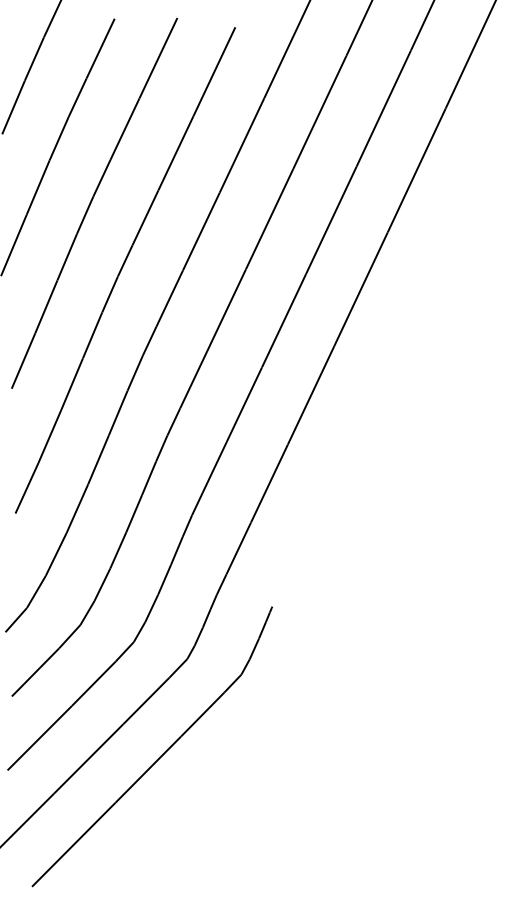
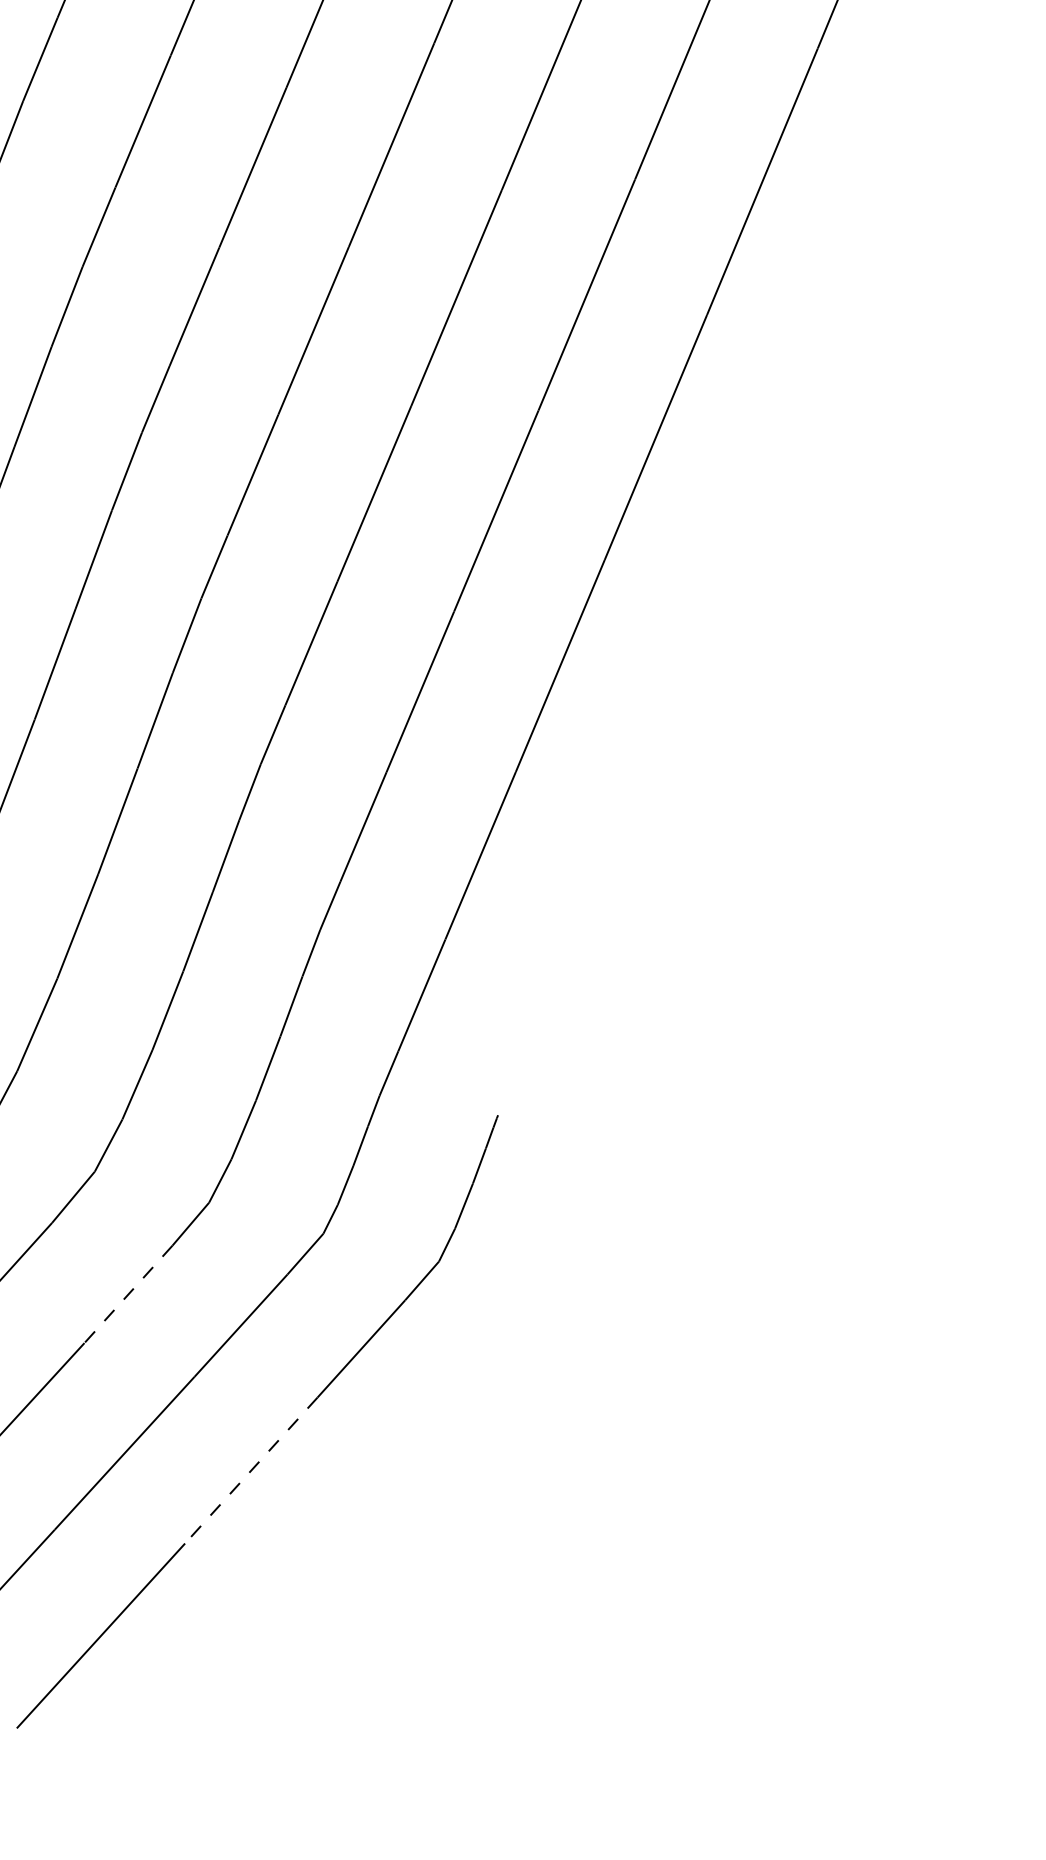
line: (93, 684) -> (127, 1295), solid -> dashed
line: (148, 769) -> (251, 1470), solid -> dashed

